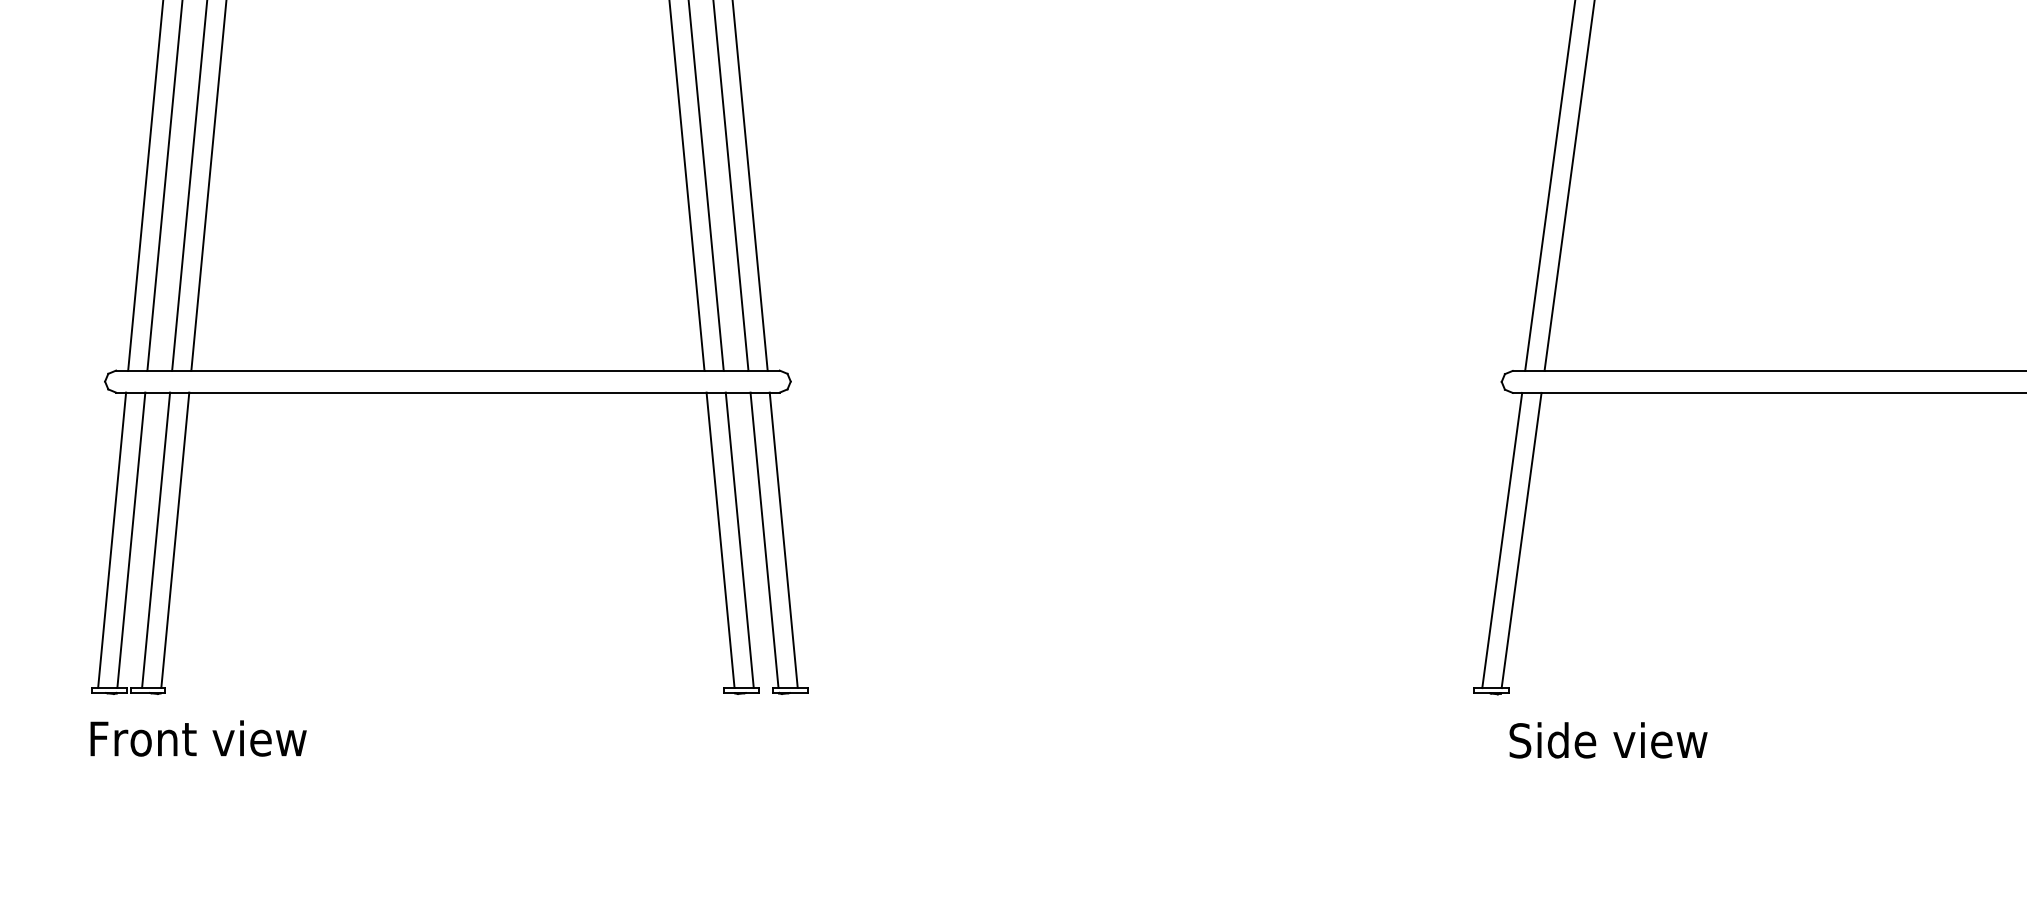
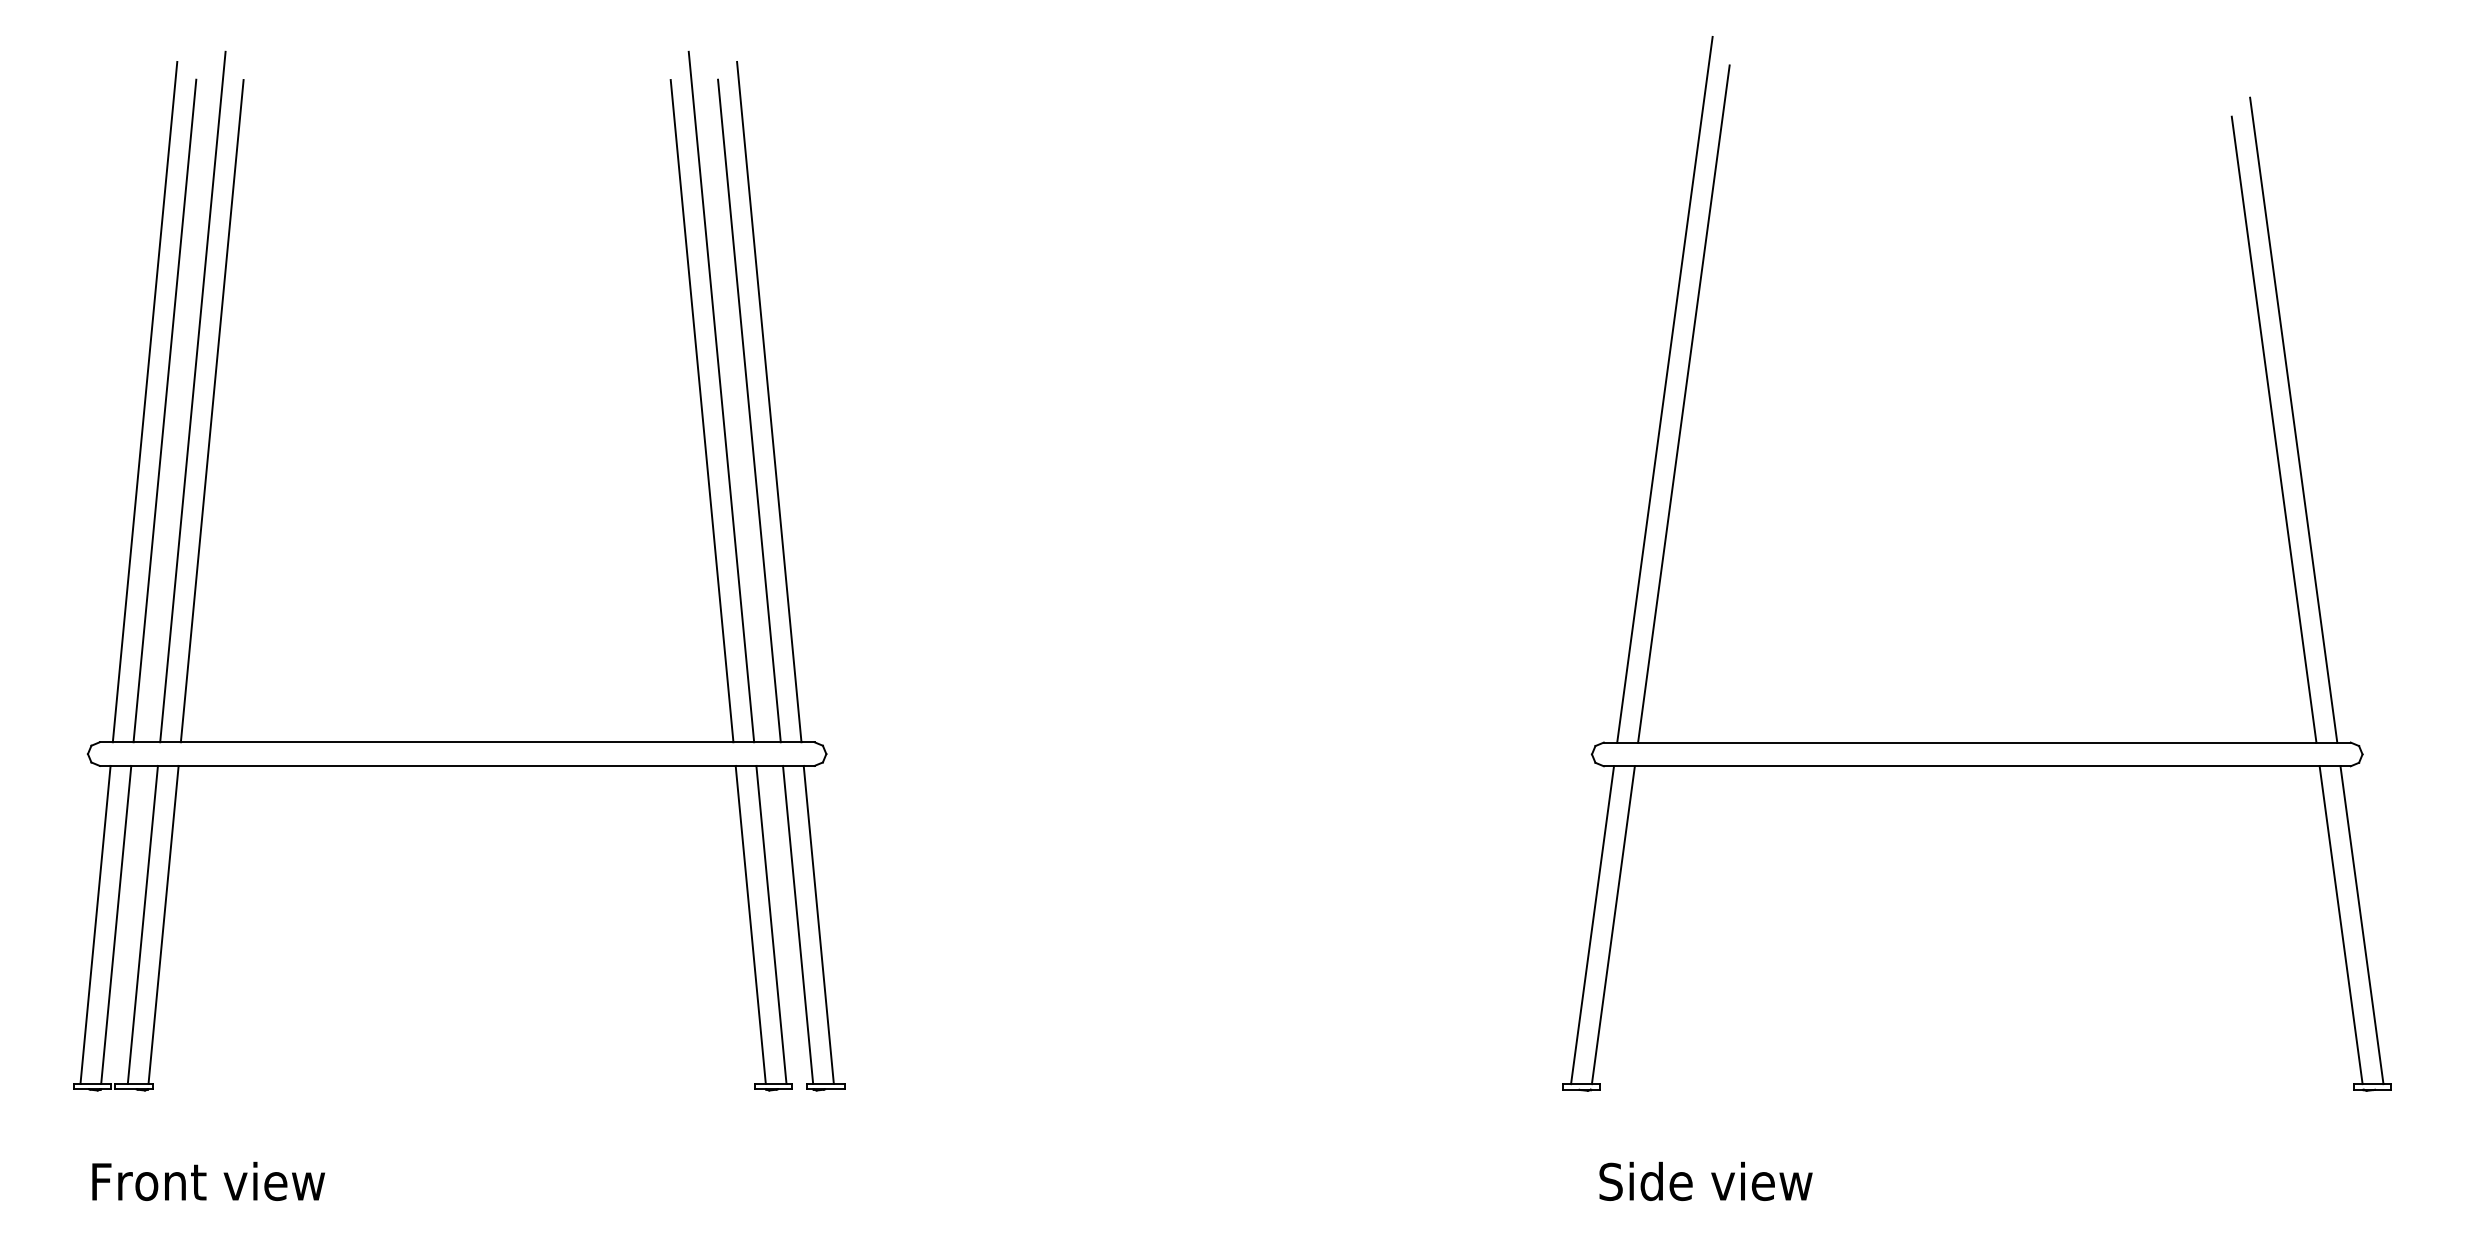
text: (198, 737) -> (208, 1180), moved
text: (1608, 739) -> (1705, 1180), moved

